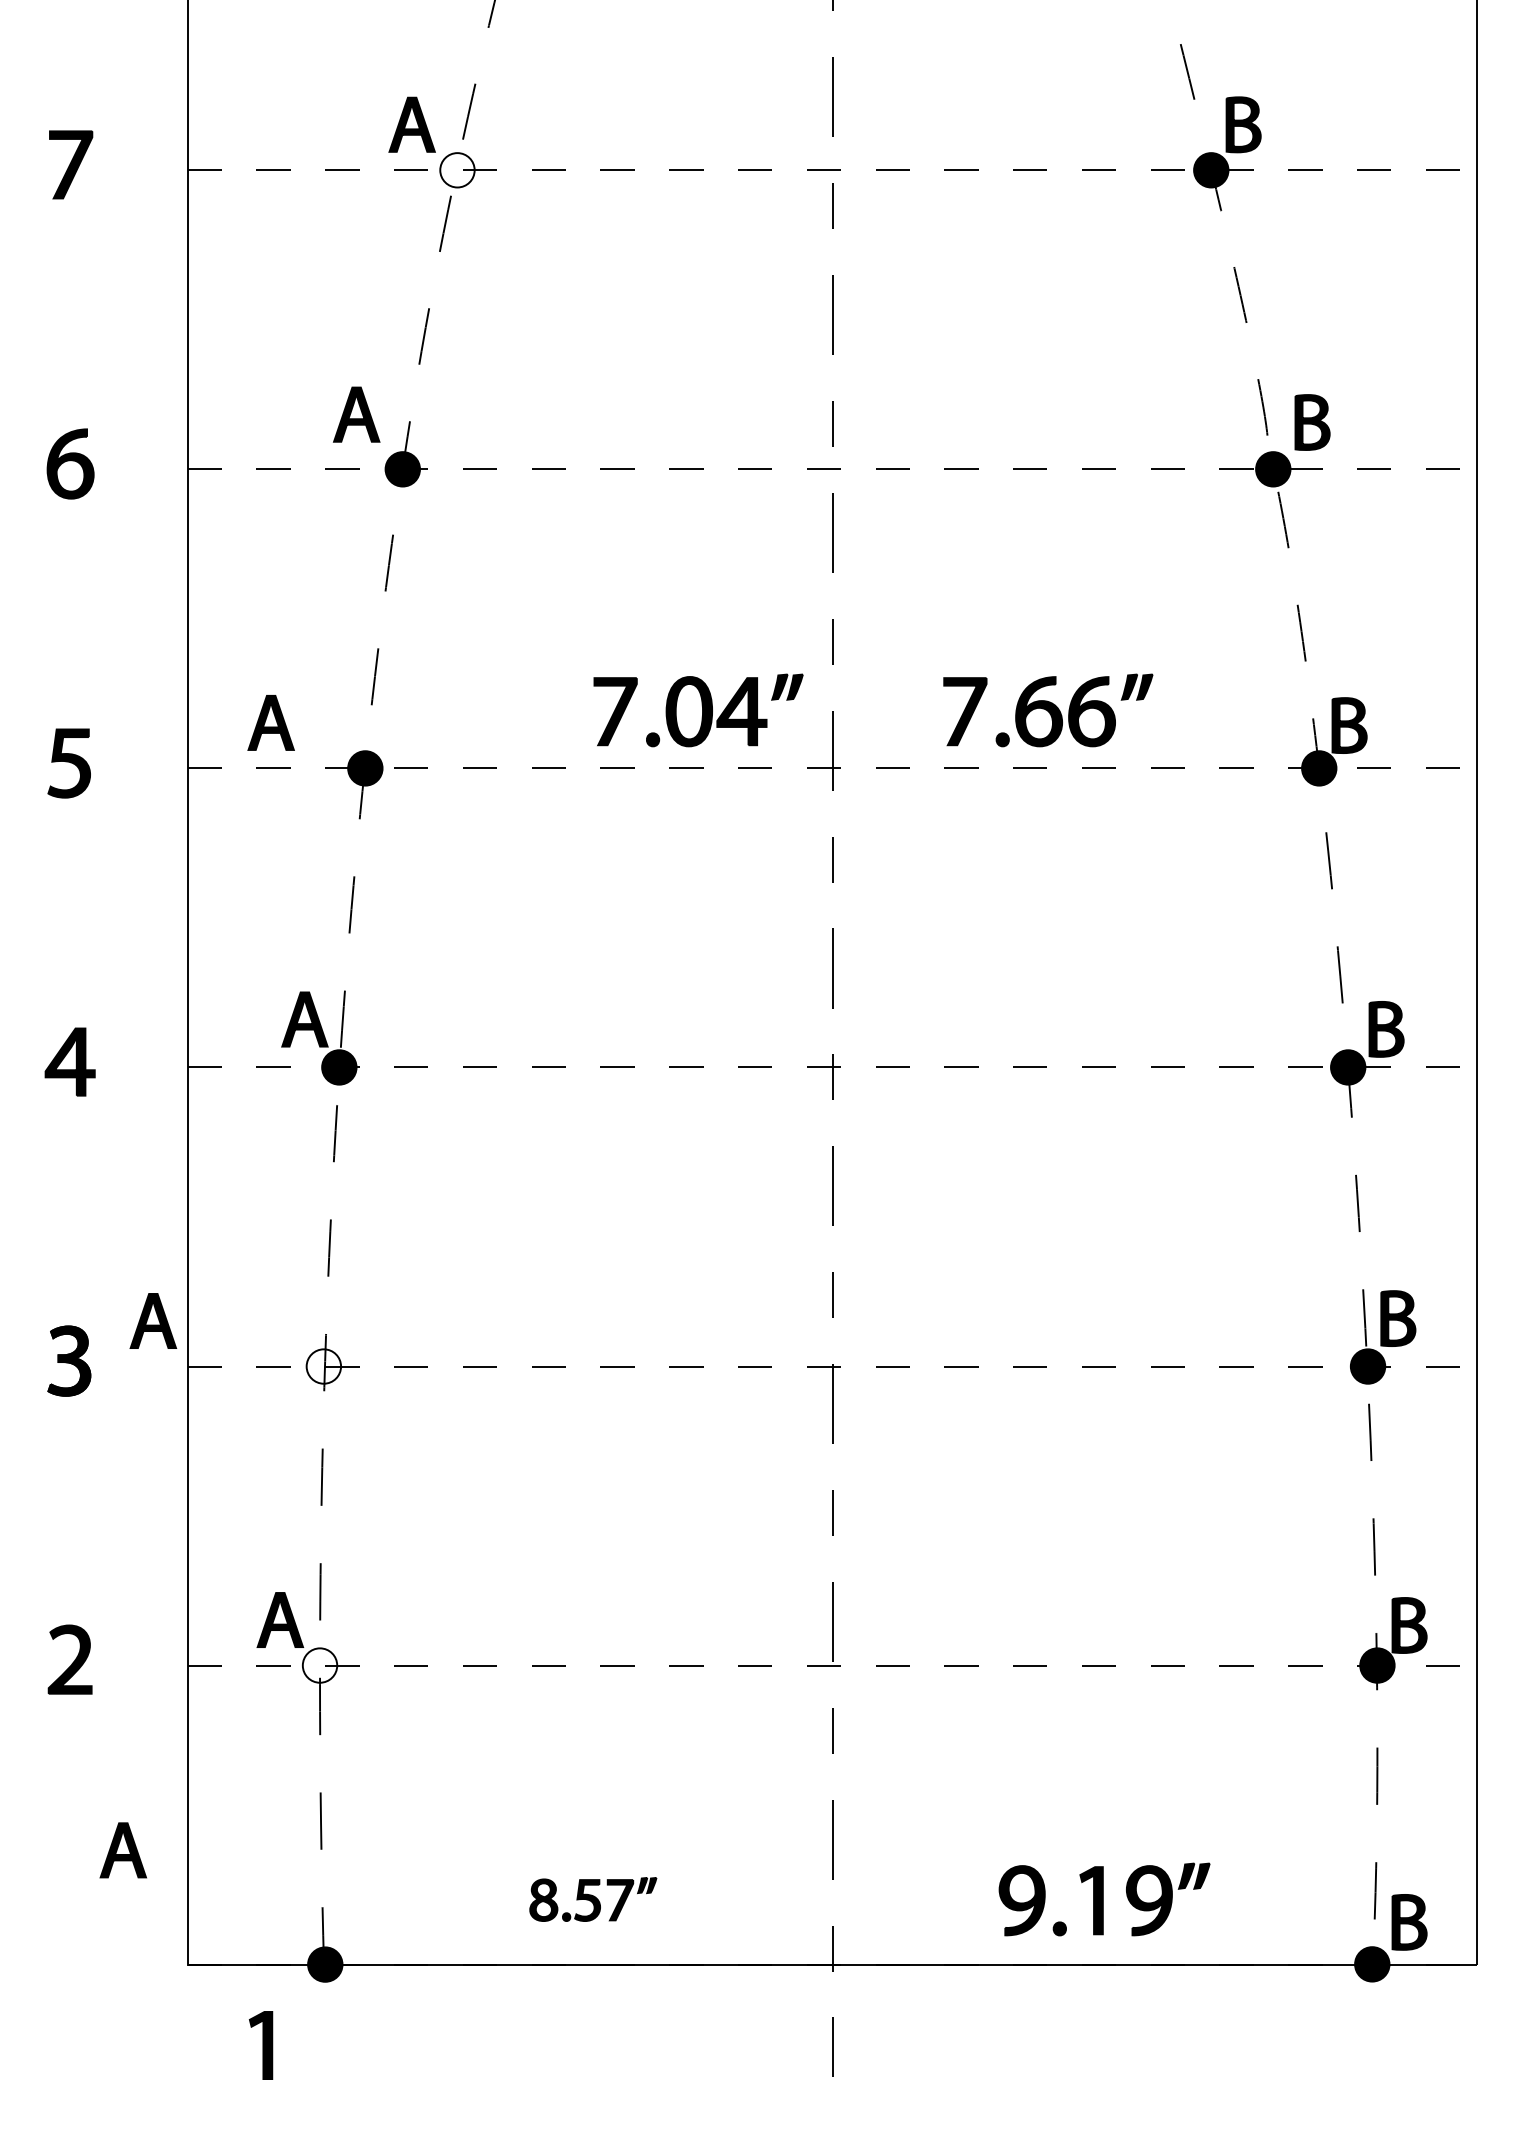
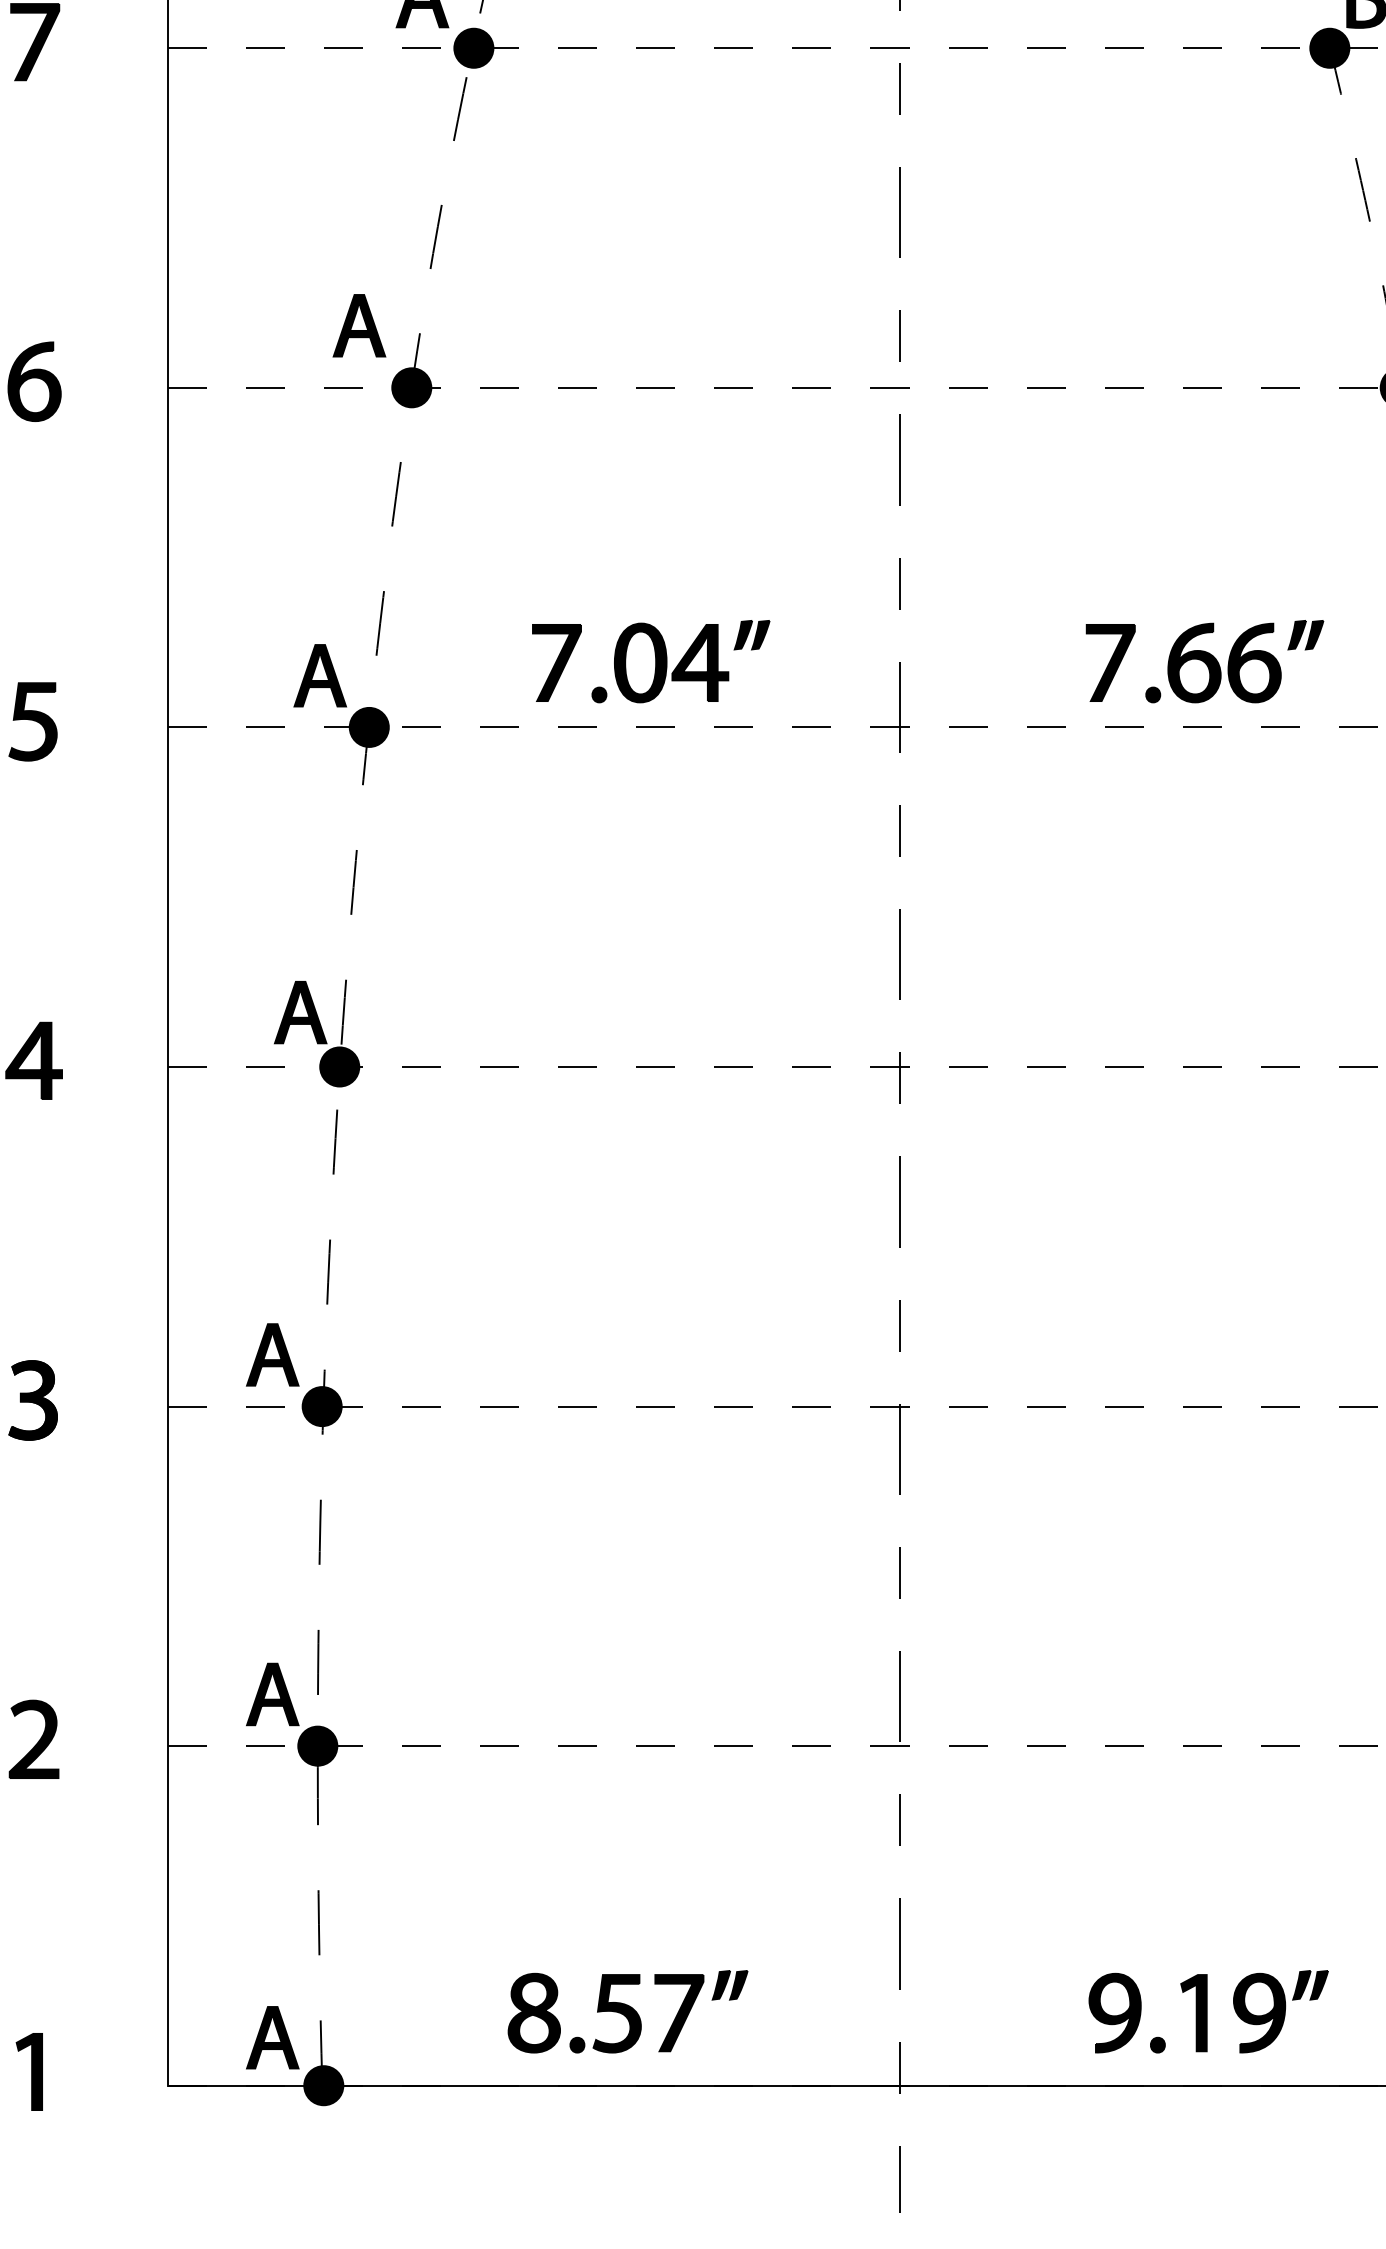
fill: (457, 170) -> (473, 48), added
part: (698, 710) -> (651, 661), moved
part: (1048, 710) -> (1205, 661), moved
part: (270, 722) -> (319, 675), moved
part: (153, 1320) -> (272, 1354), moved
fill: (323, 1366) -> (321, 1406), added
fill: (319, 1665) -> (317, 1746), added
part: (122, 1850) -> (271, 2037), moved
part: (593, 1899) -> (628, 2011), size x1.67
part: (261, 2045) -> (29, 2071), moved

